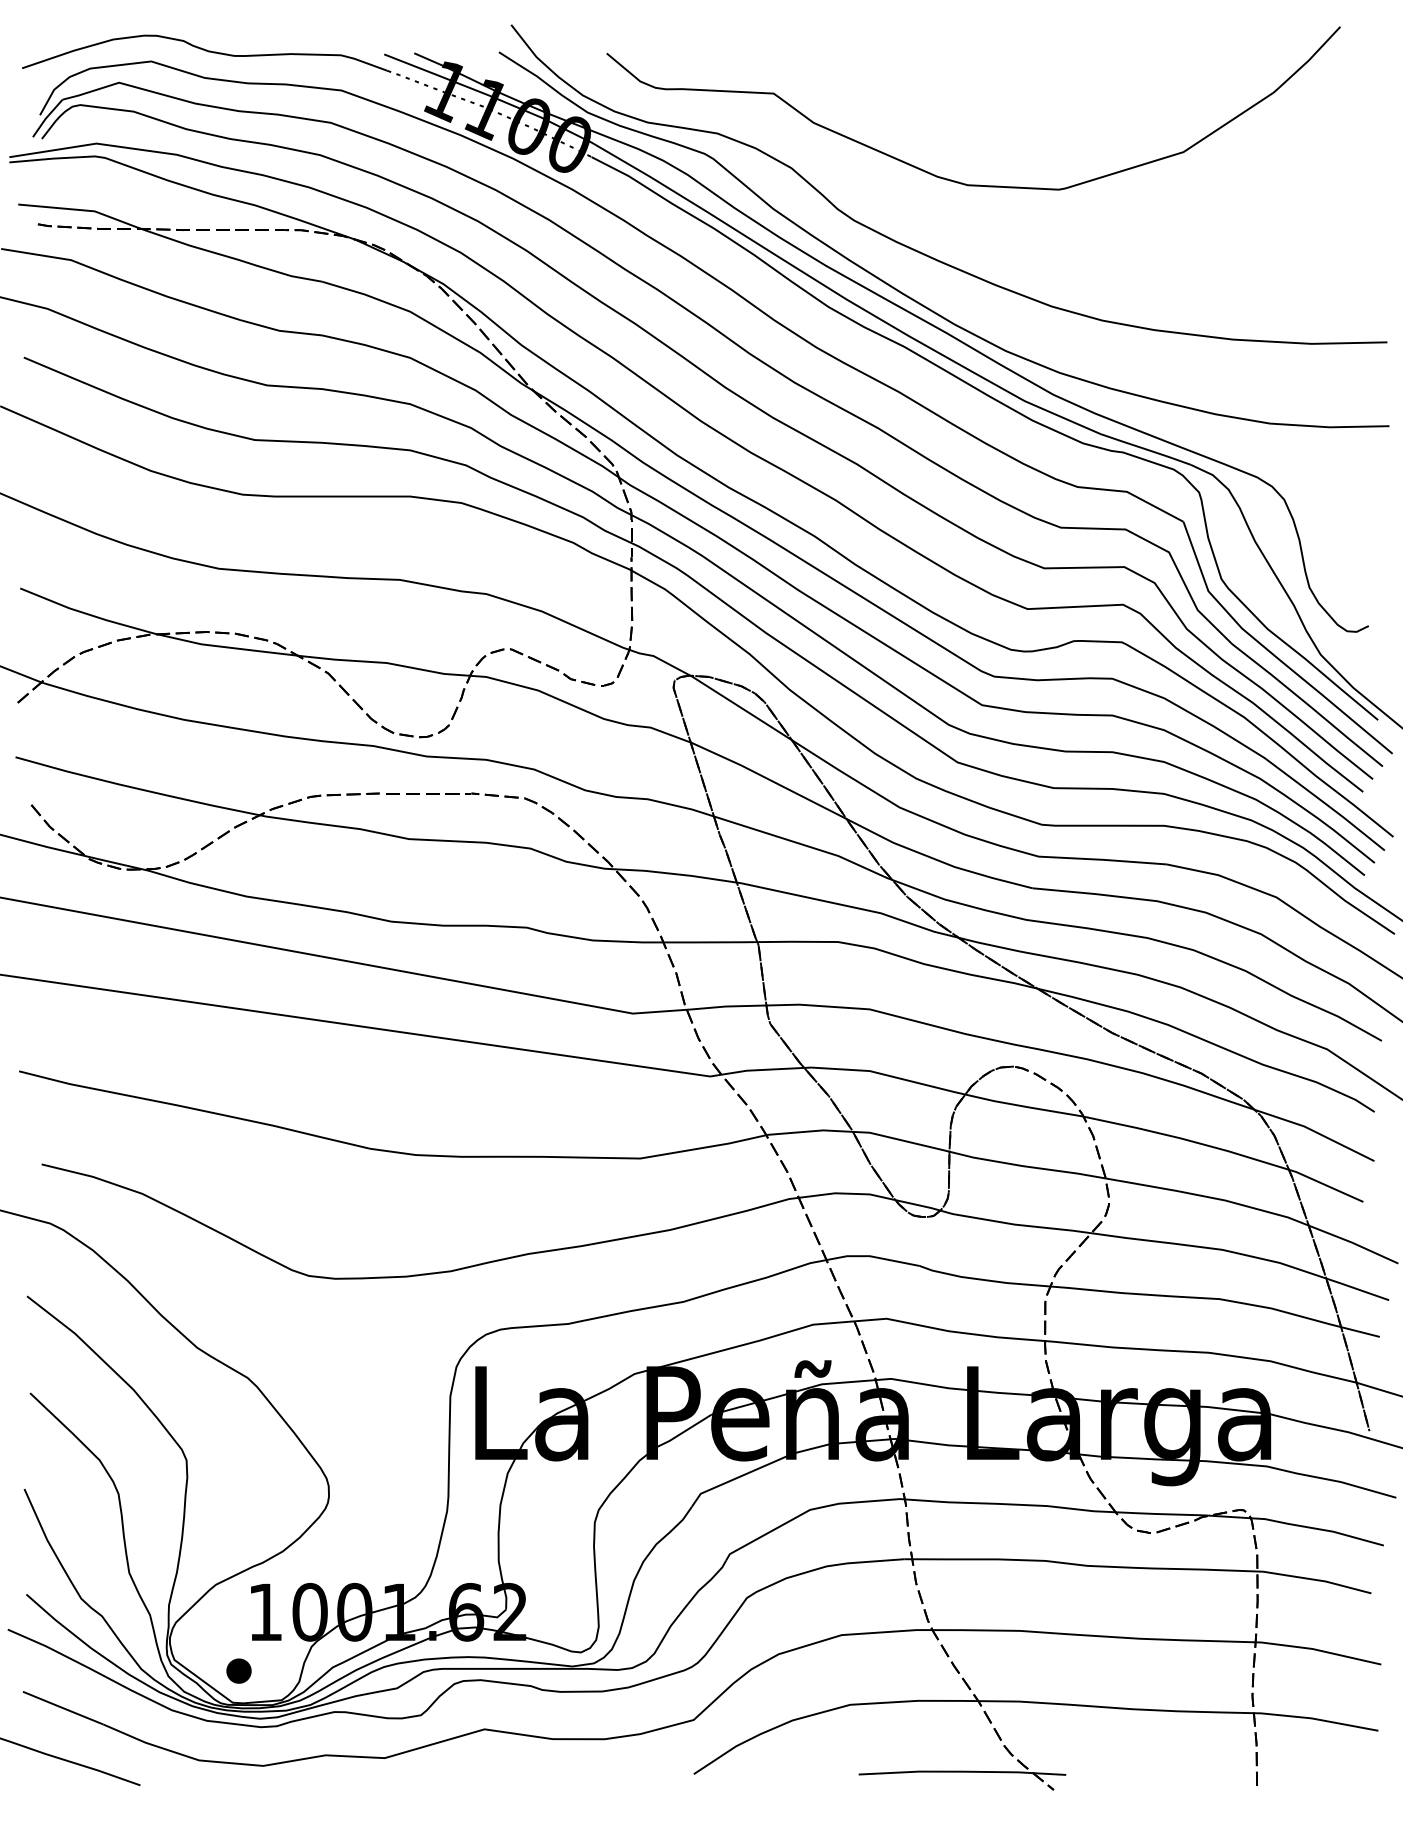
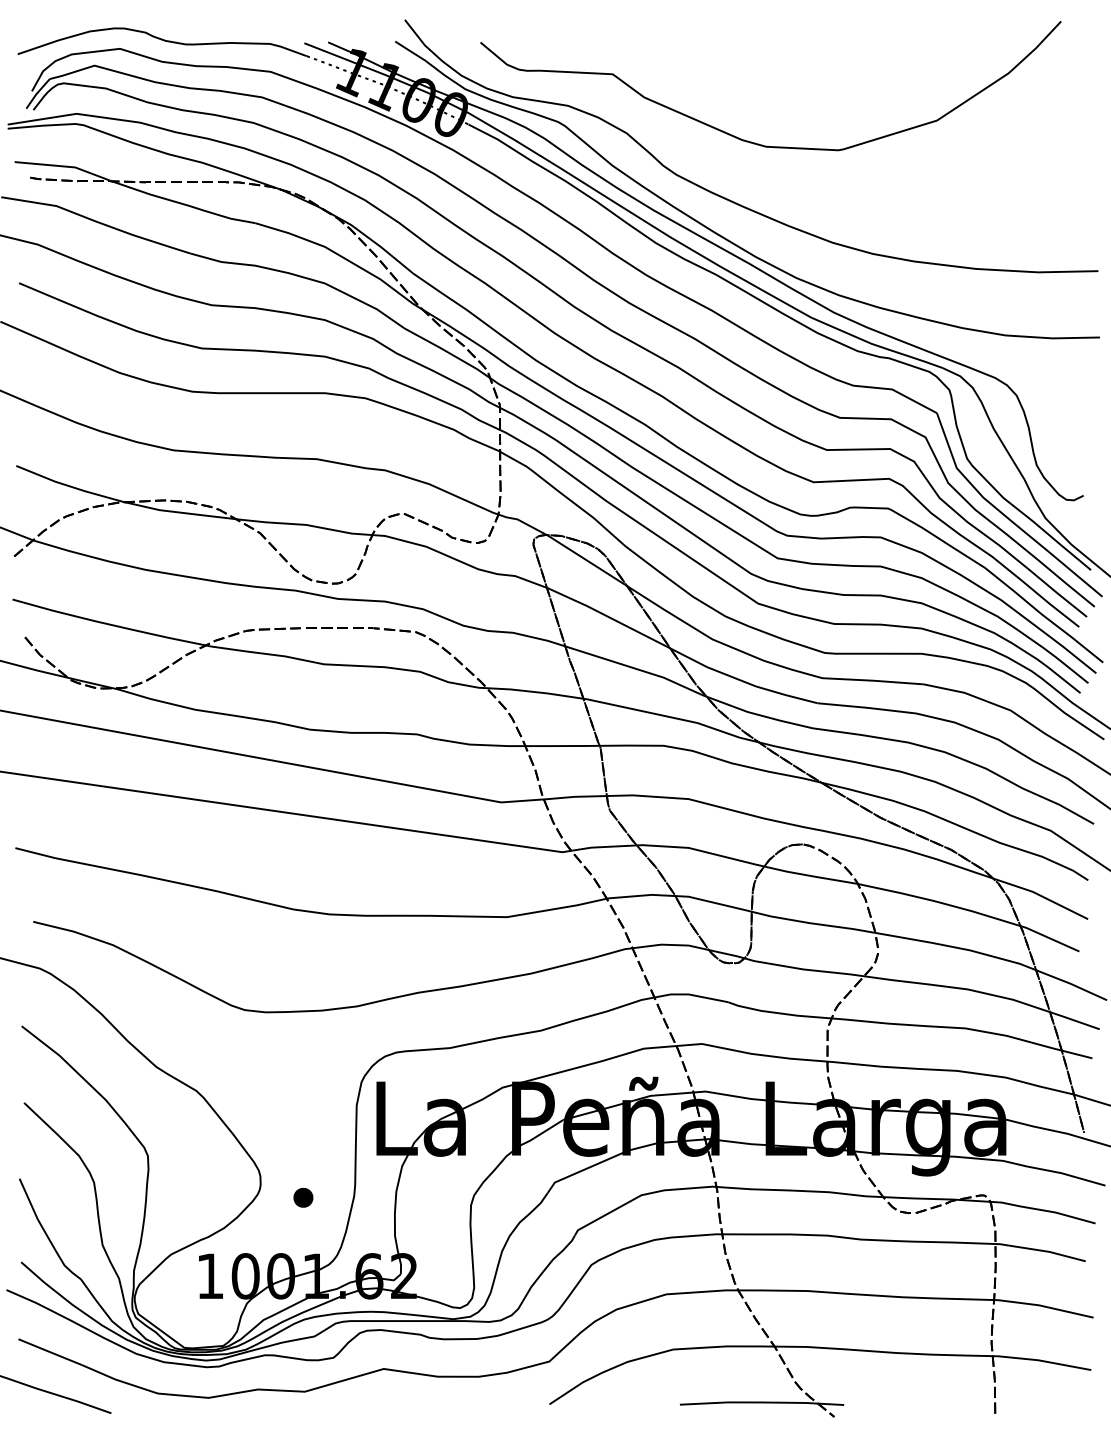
part: (238, 1670) -> (303, 1197), moved

